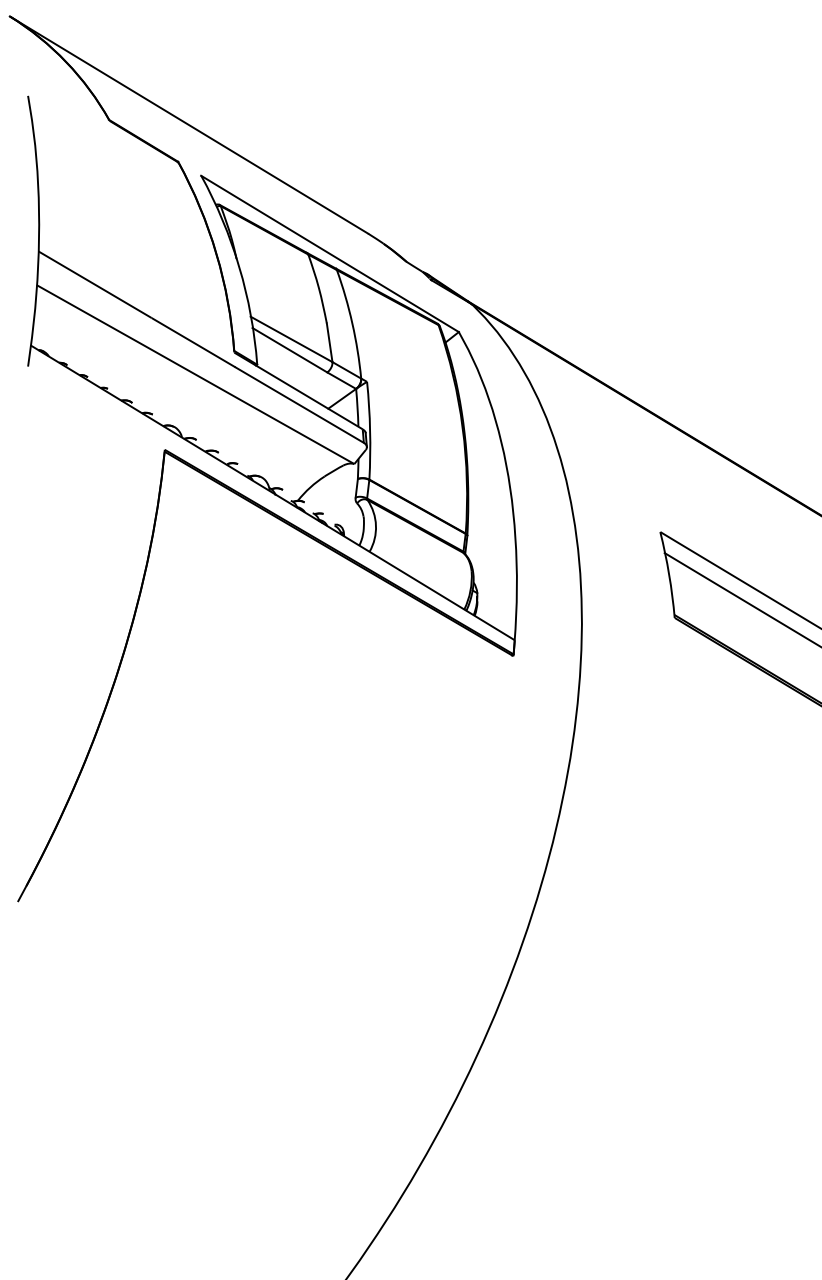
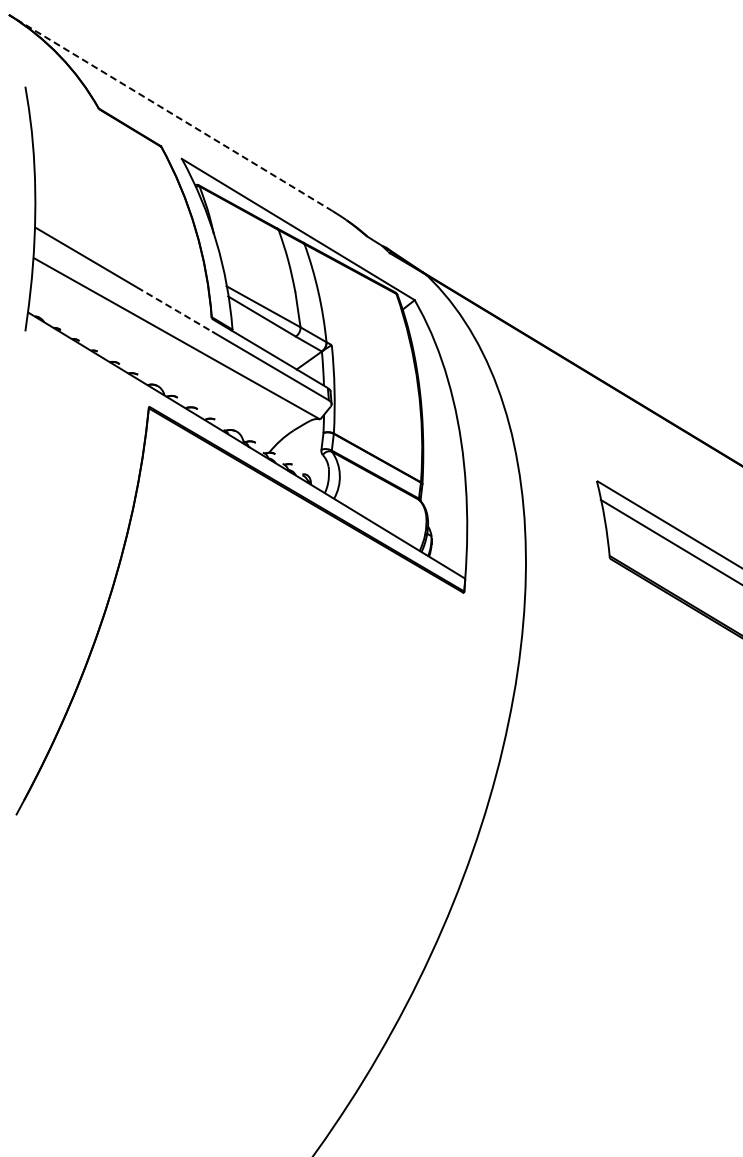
line: (188, 124) -> (170, 112), solid -> dashed
line: (194, 342) -> (175, 309), solid -> dashed

